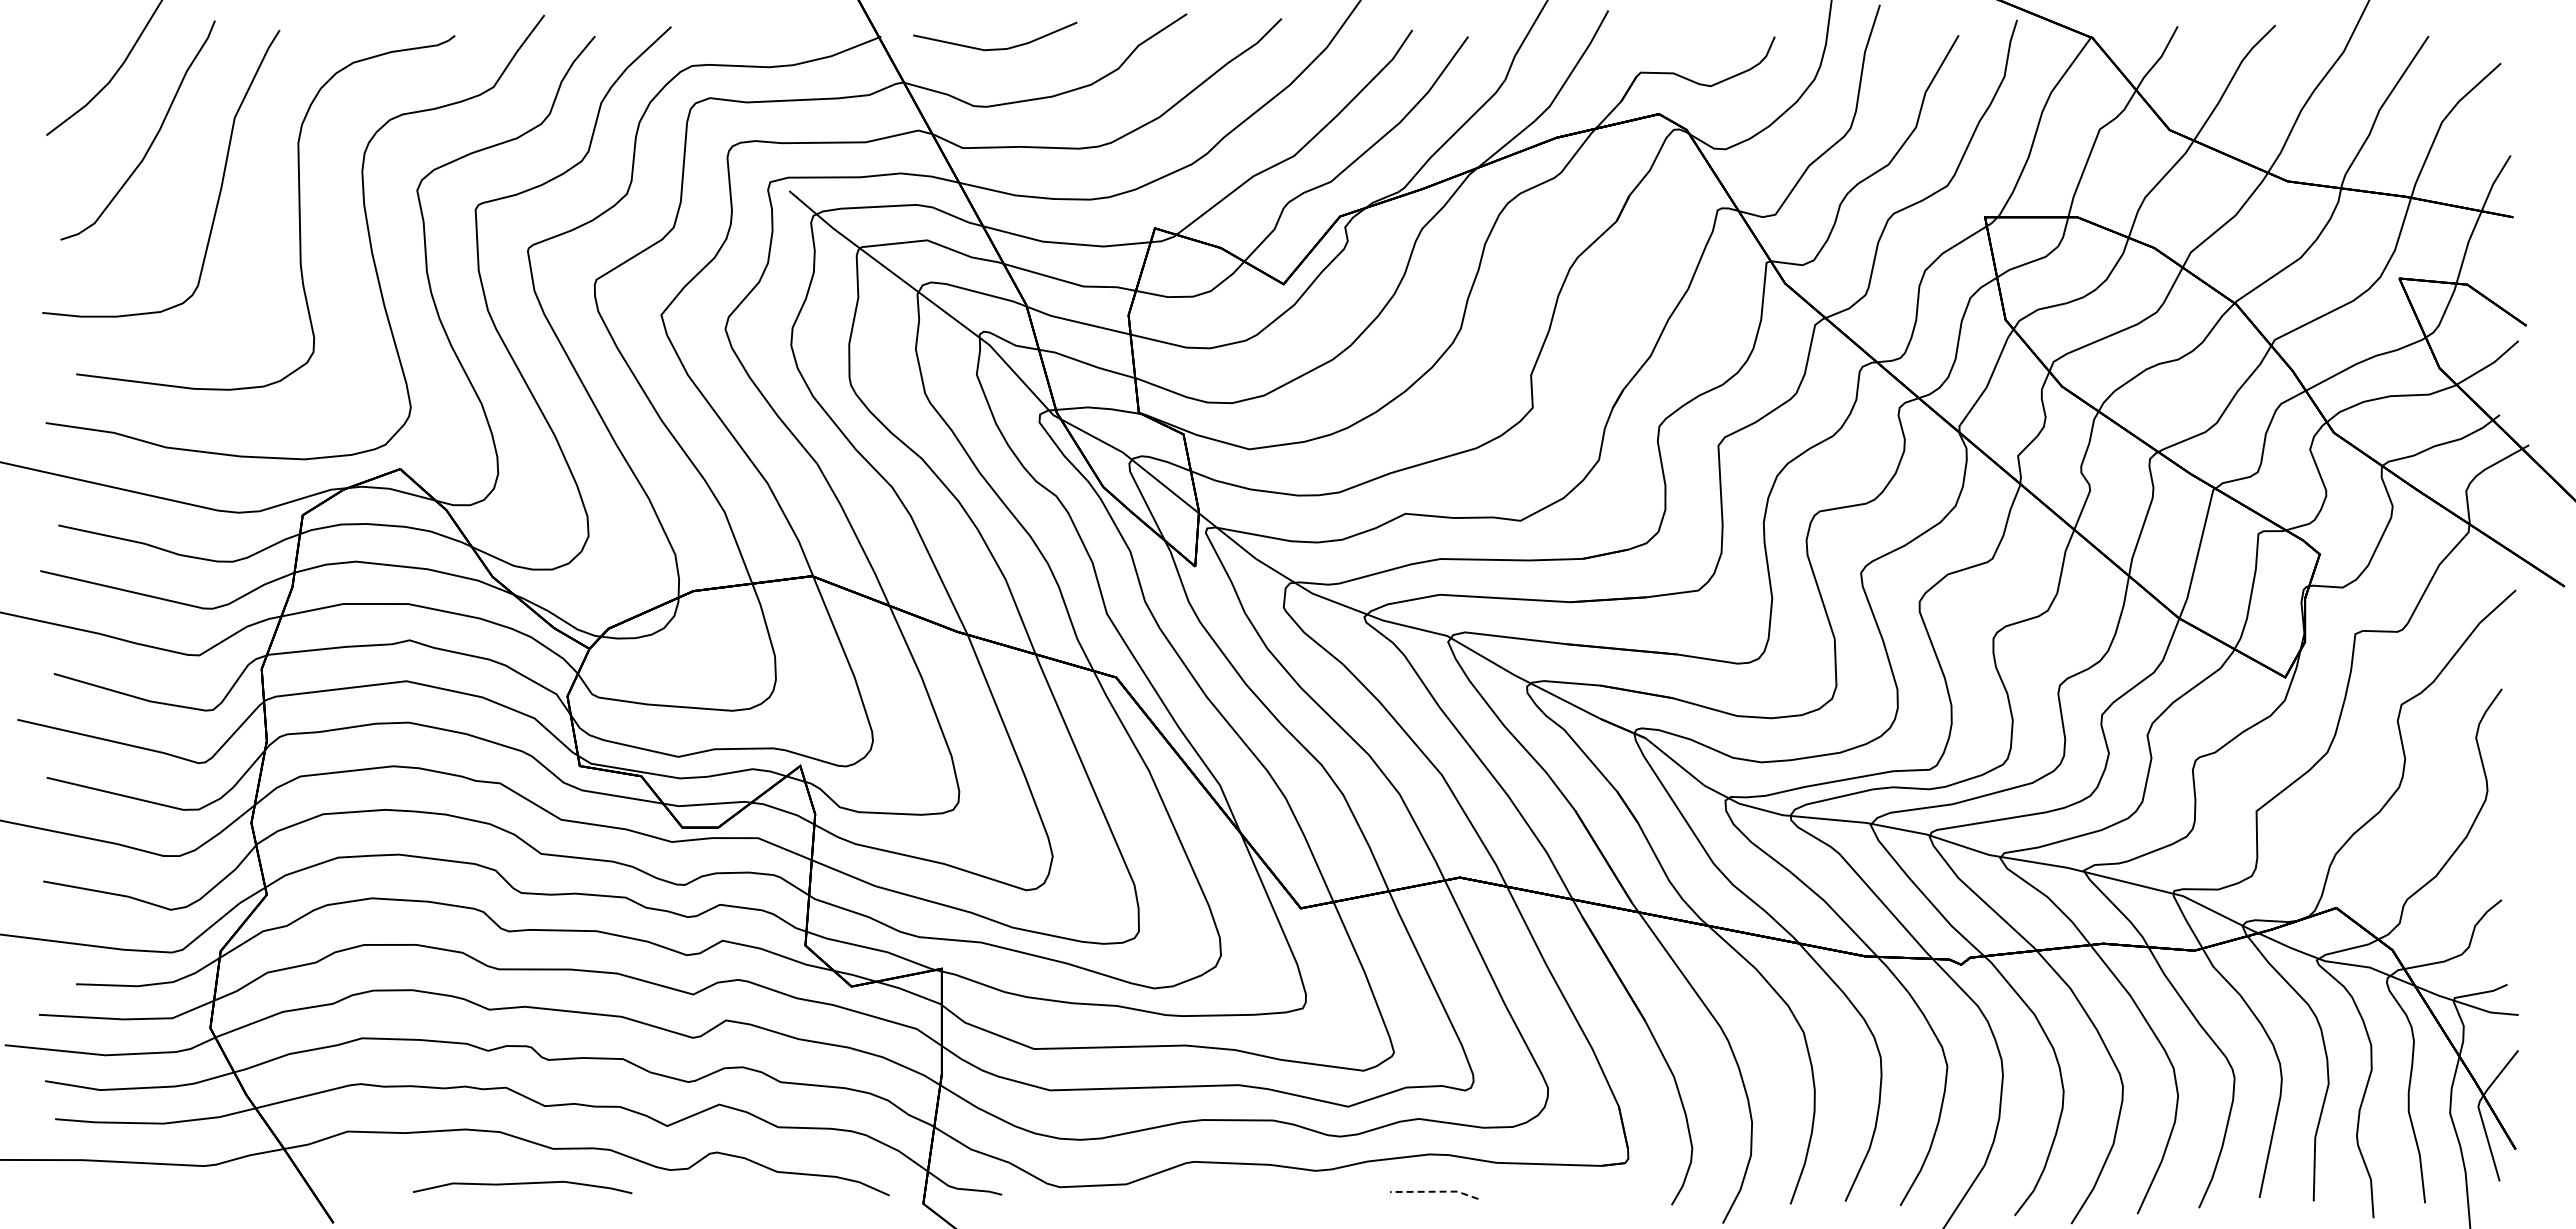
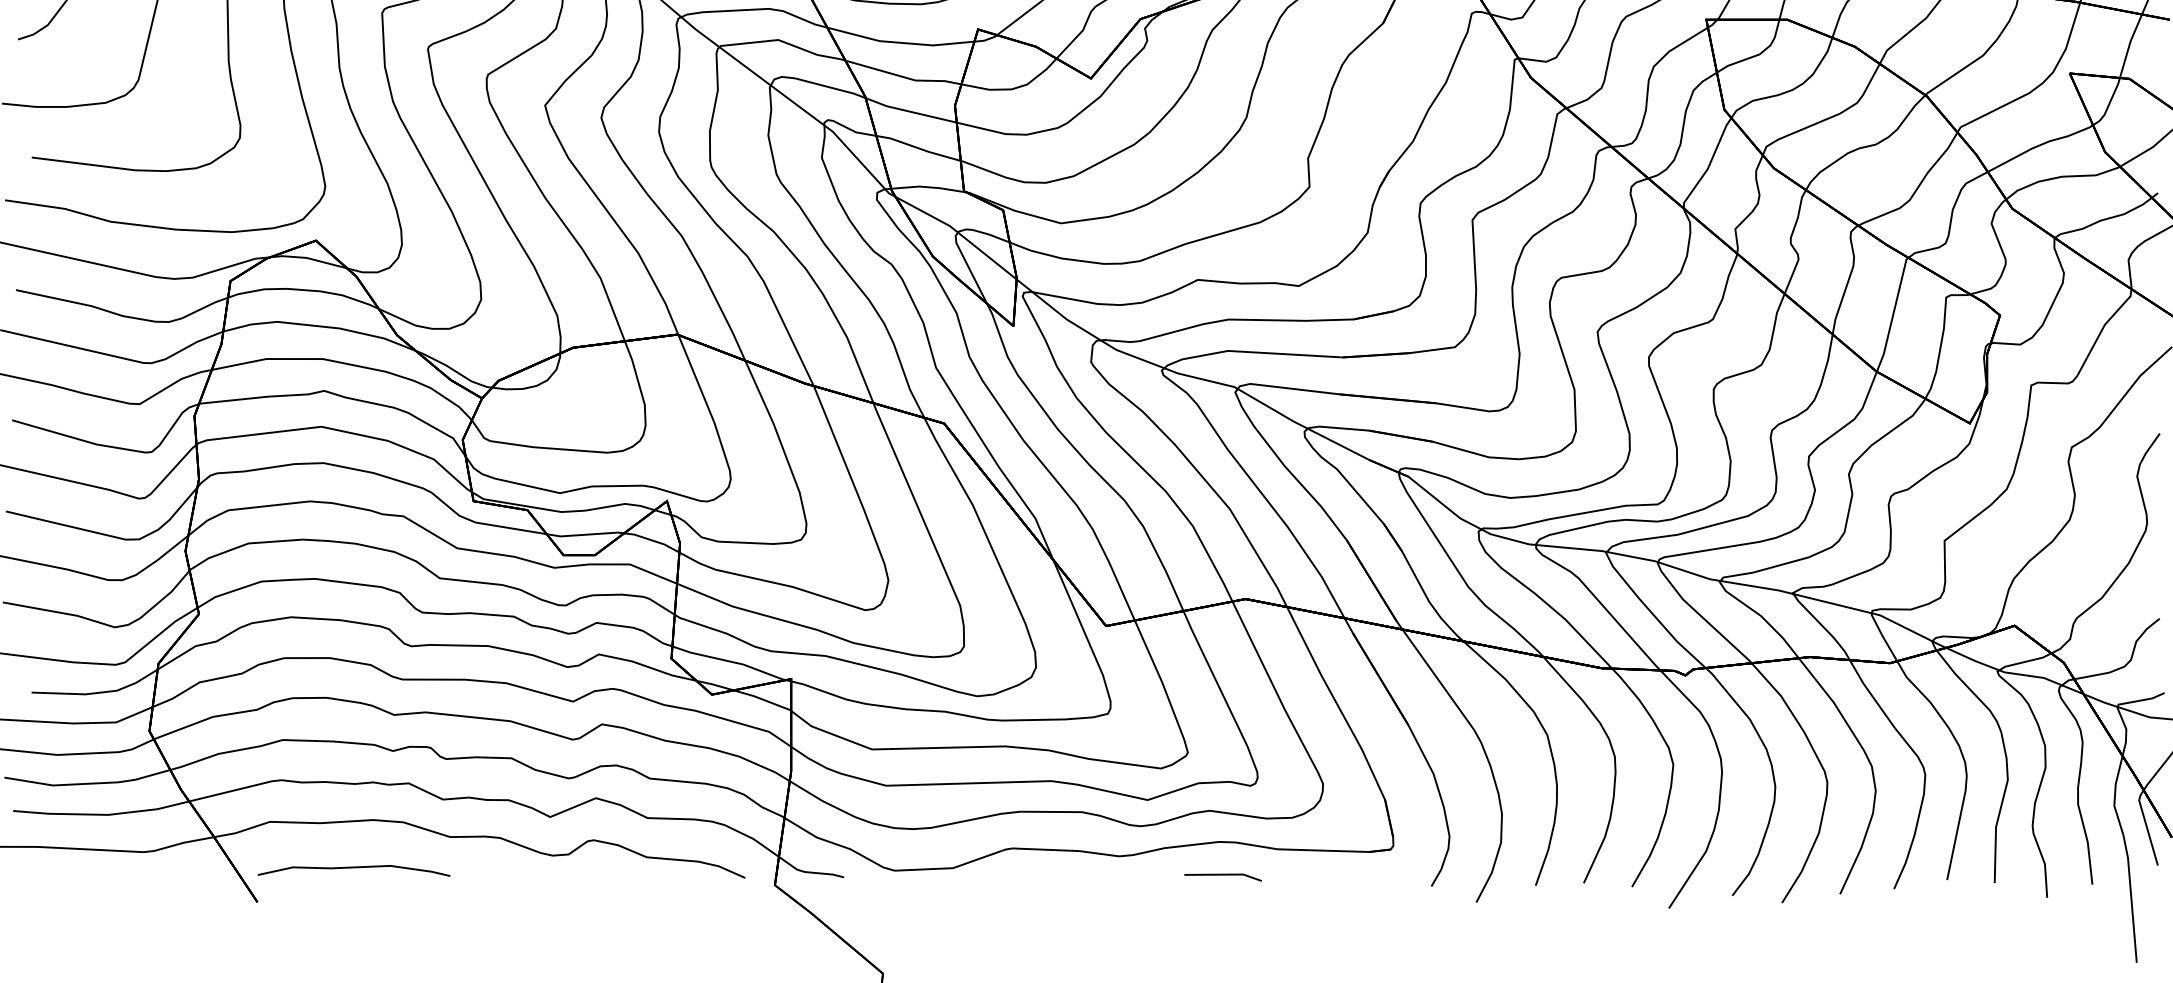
curve: (522, 1184) -> (353, 868), moved
line: (1435, 1191) -> (1224, 874), dashed -> solid

